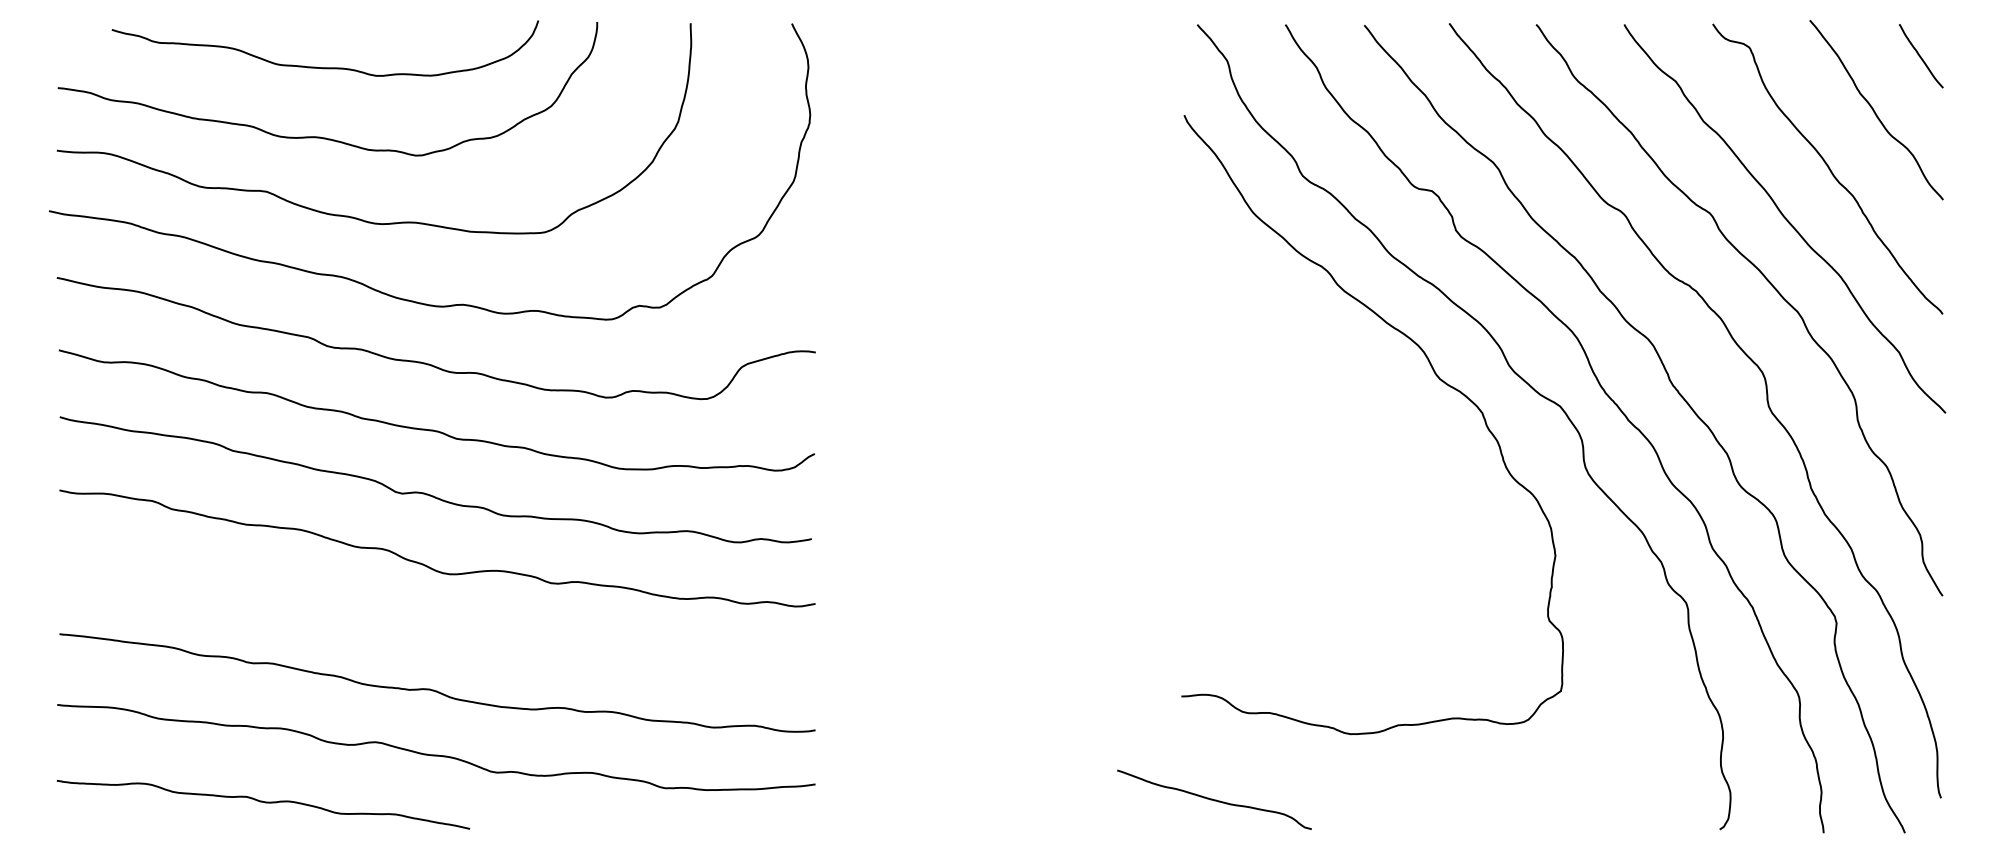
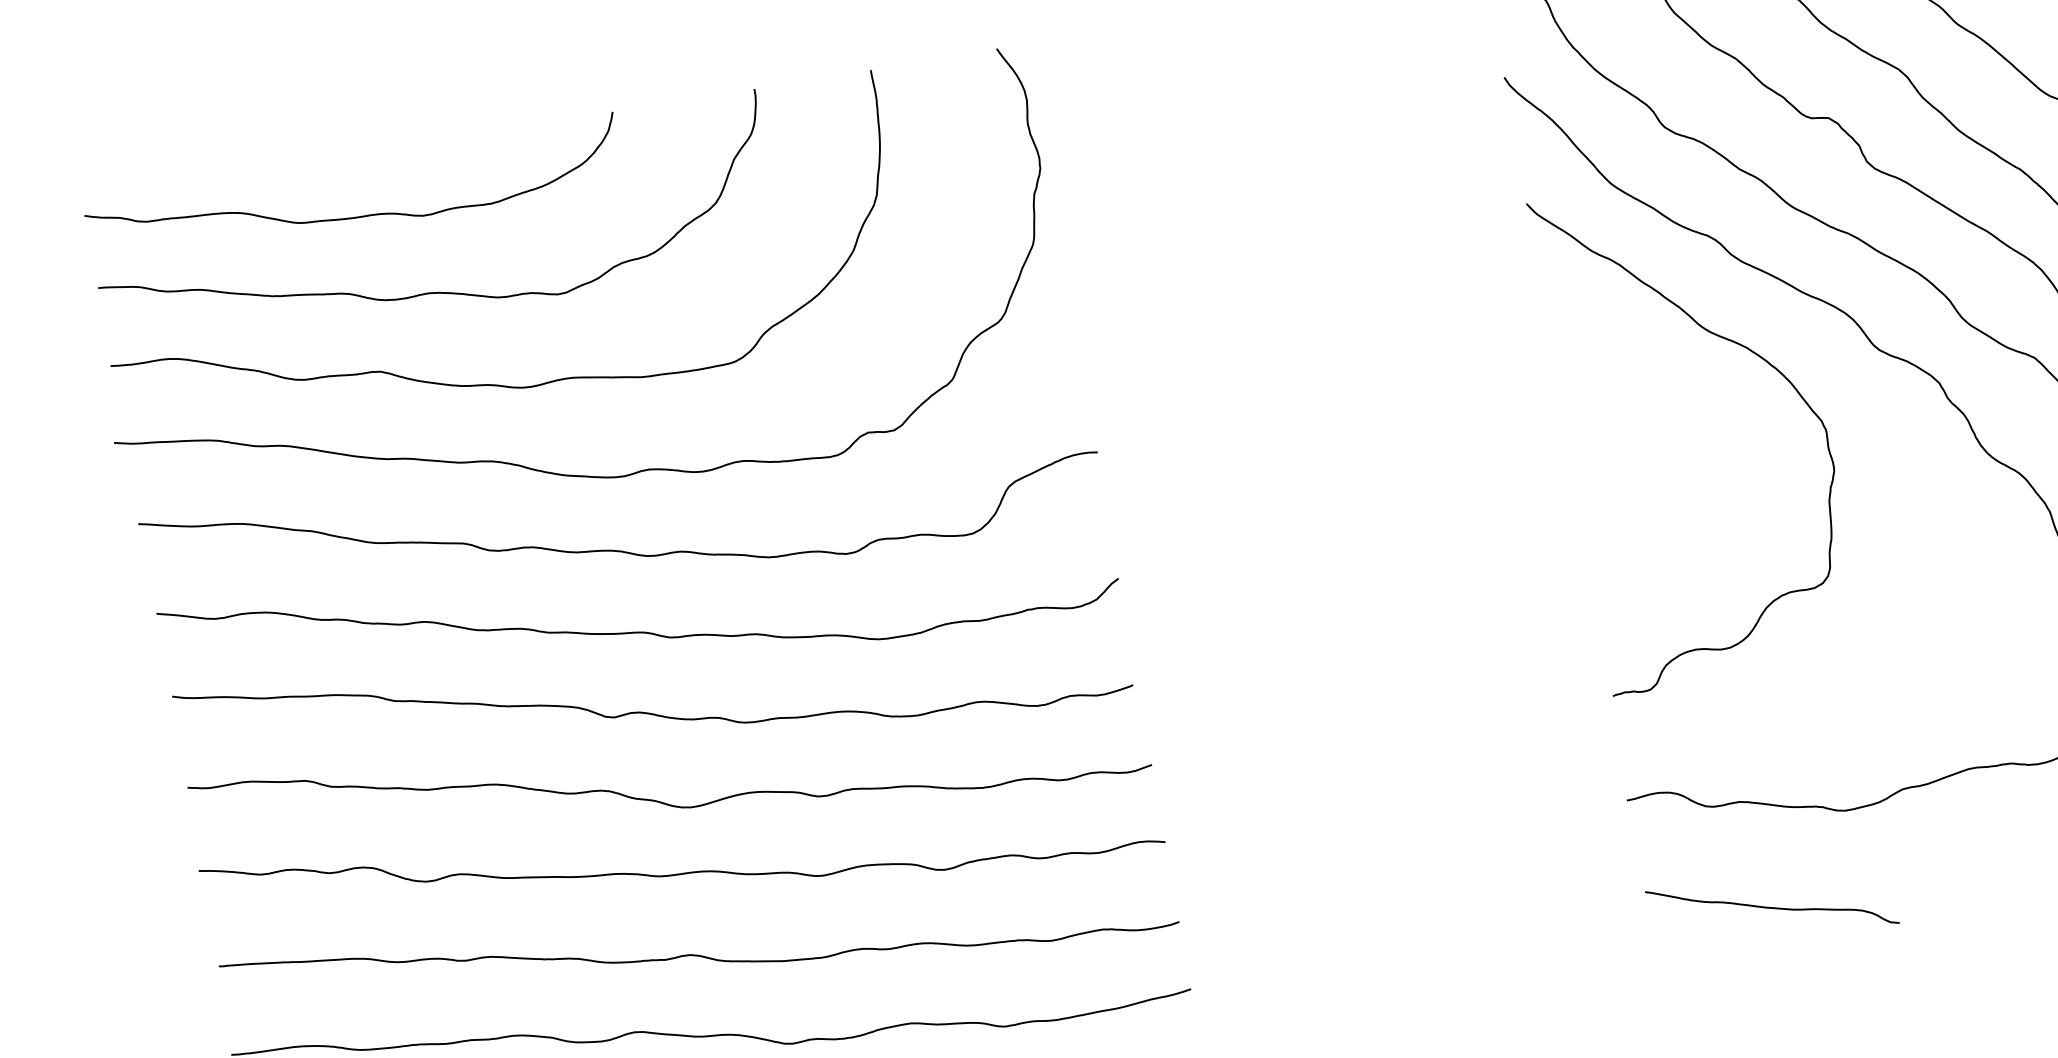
curve: (325, 67) -> (358, 216), moved
curve: (1324, 352) -> (1730, 341), added
curve: (435, 624) -> (684, 872), added
curve: (1214, 799) -> (1772, 907), moved

